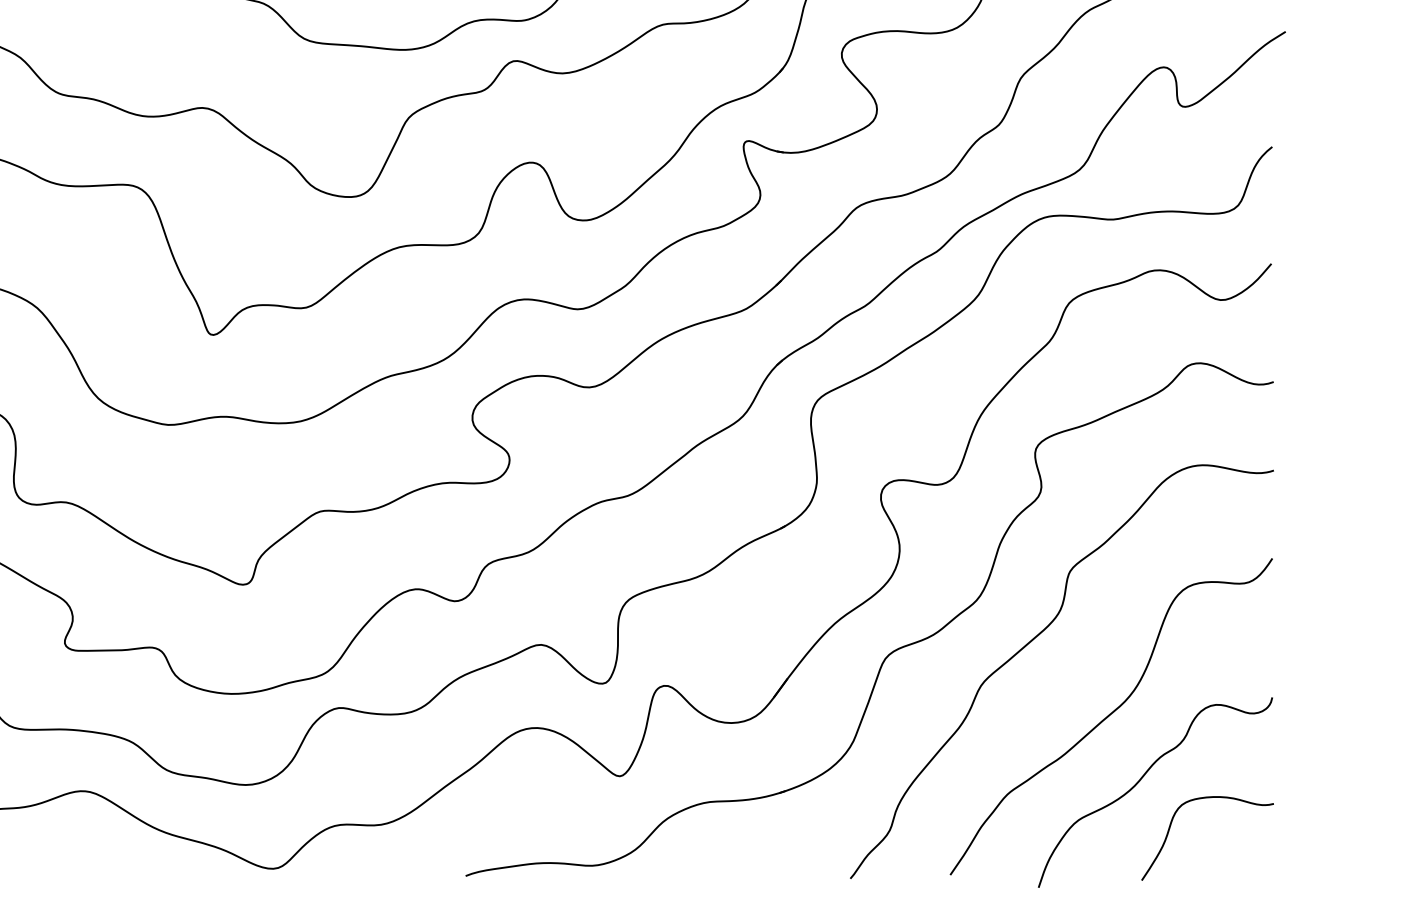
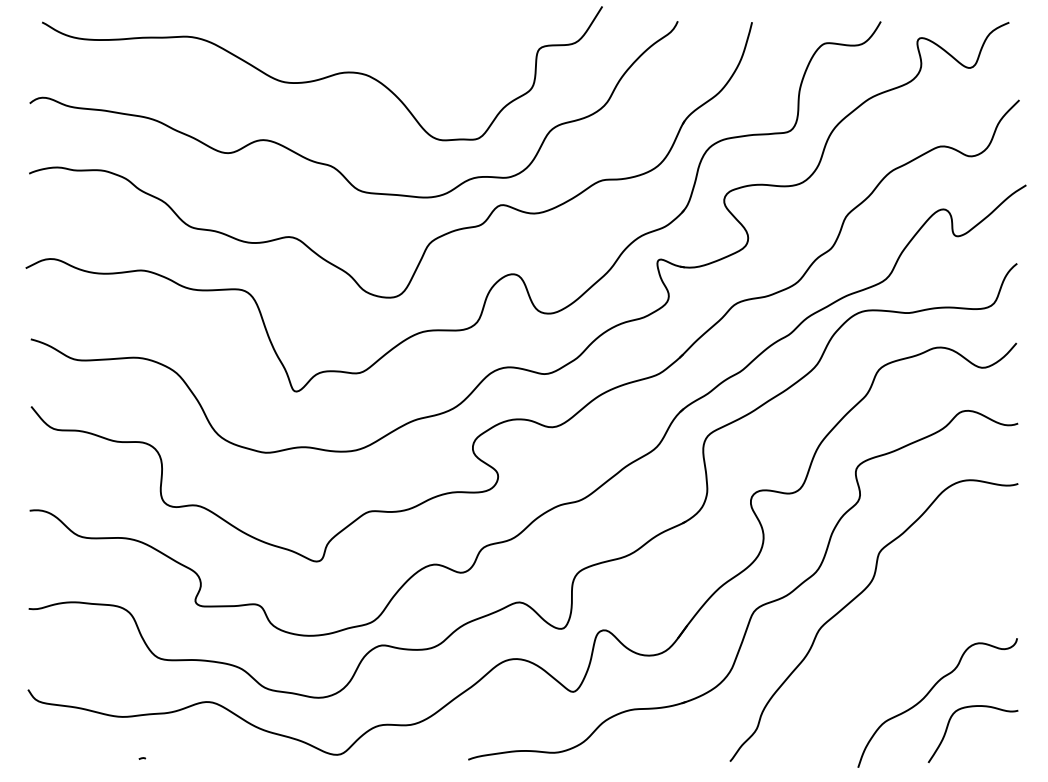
curve: (1111, 715) -> (907, 650), removed

